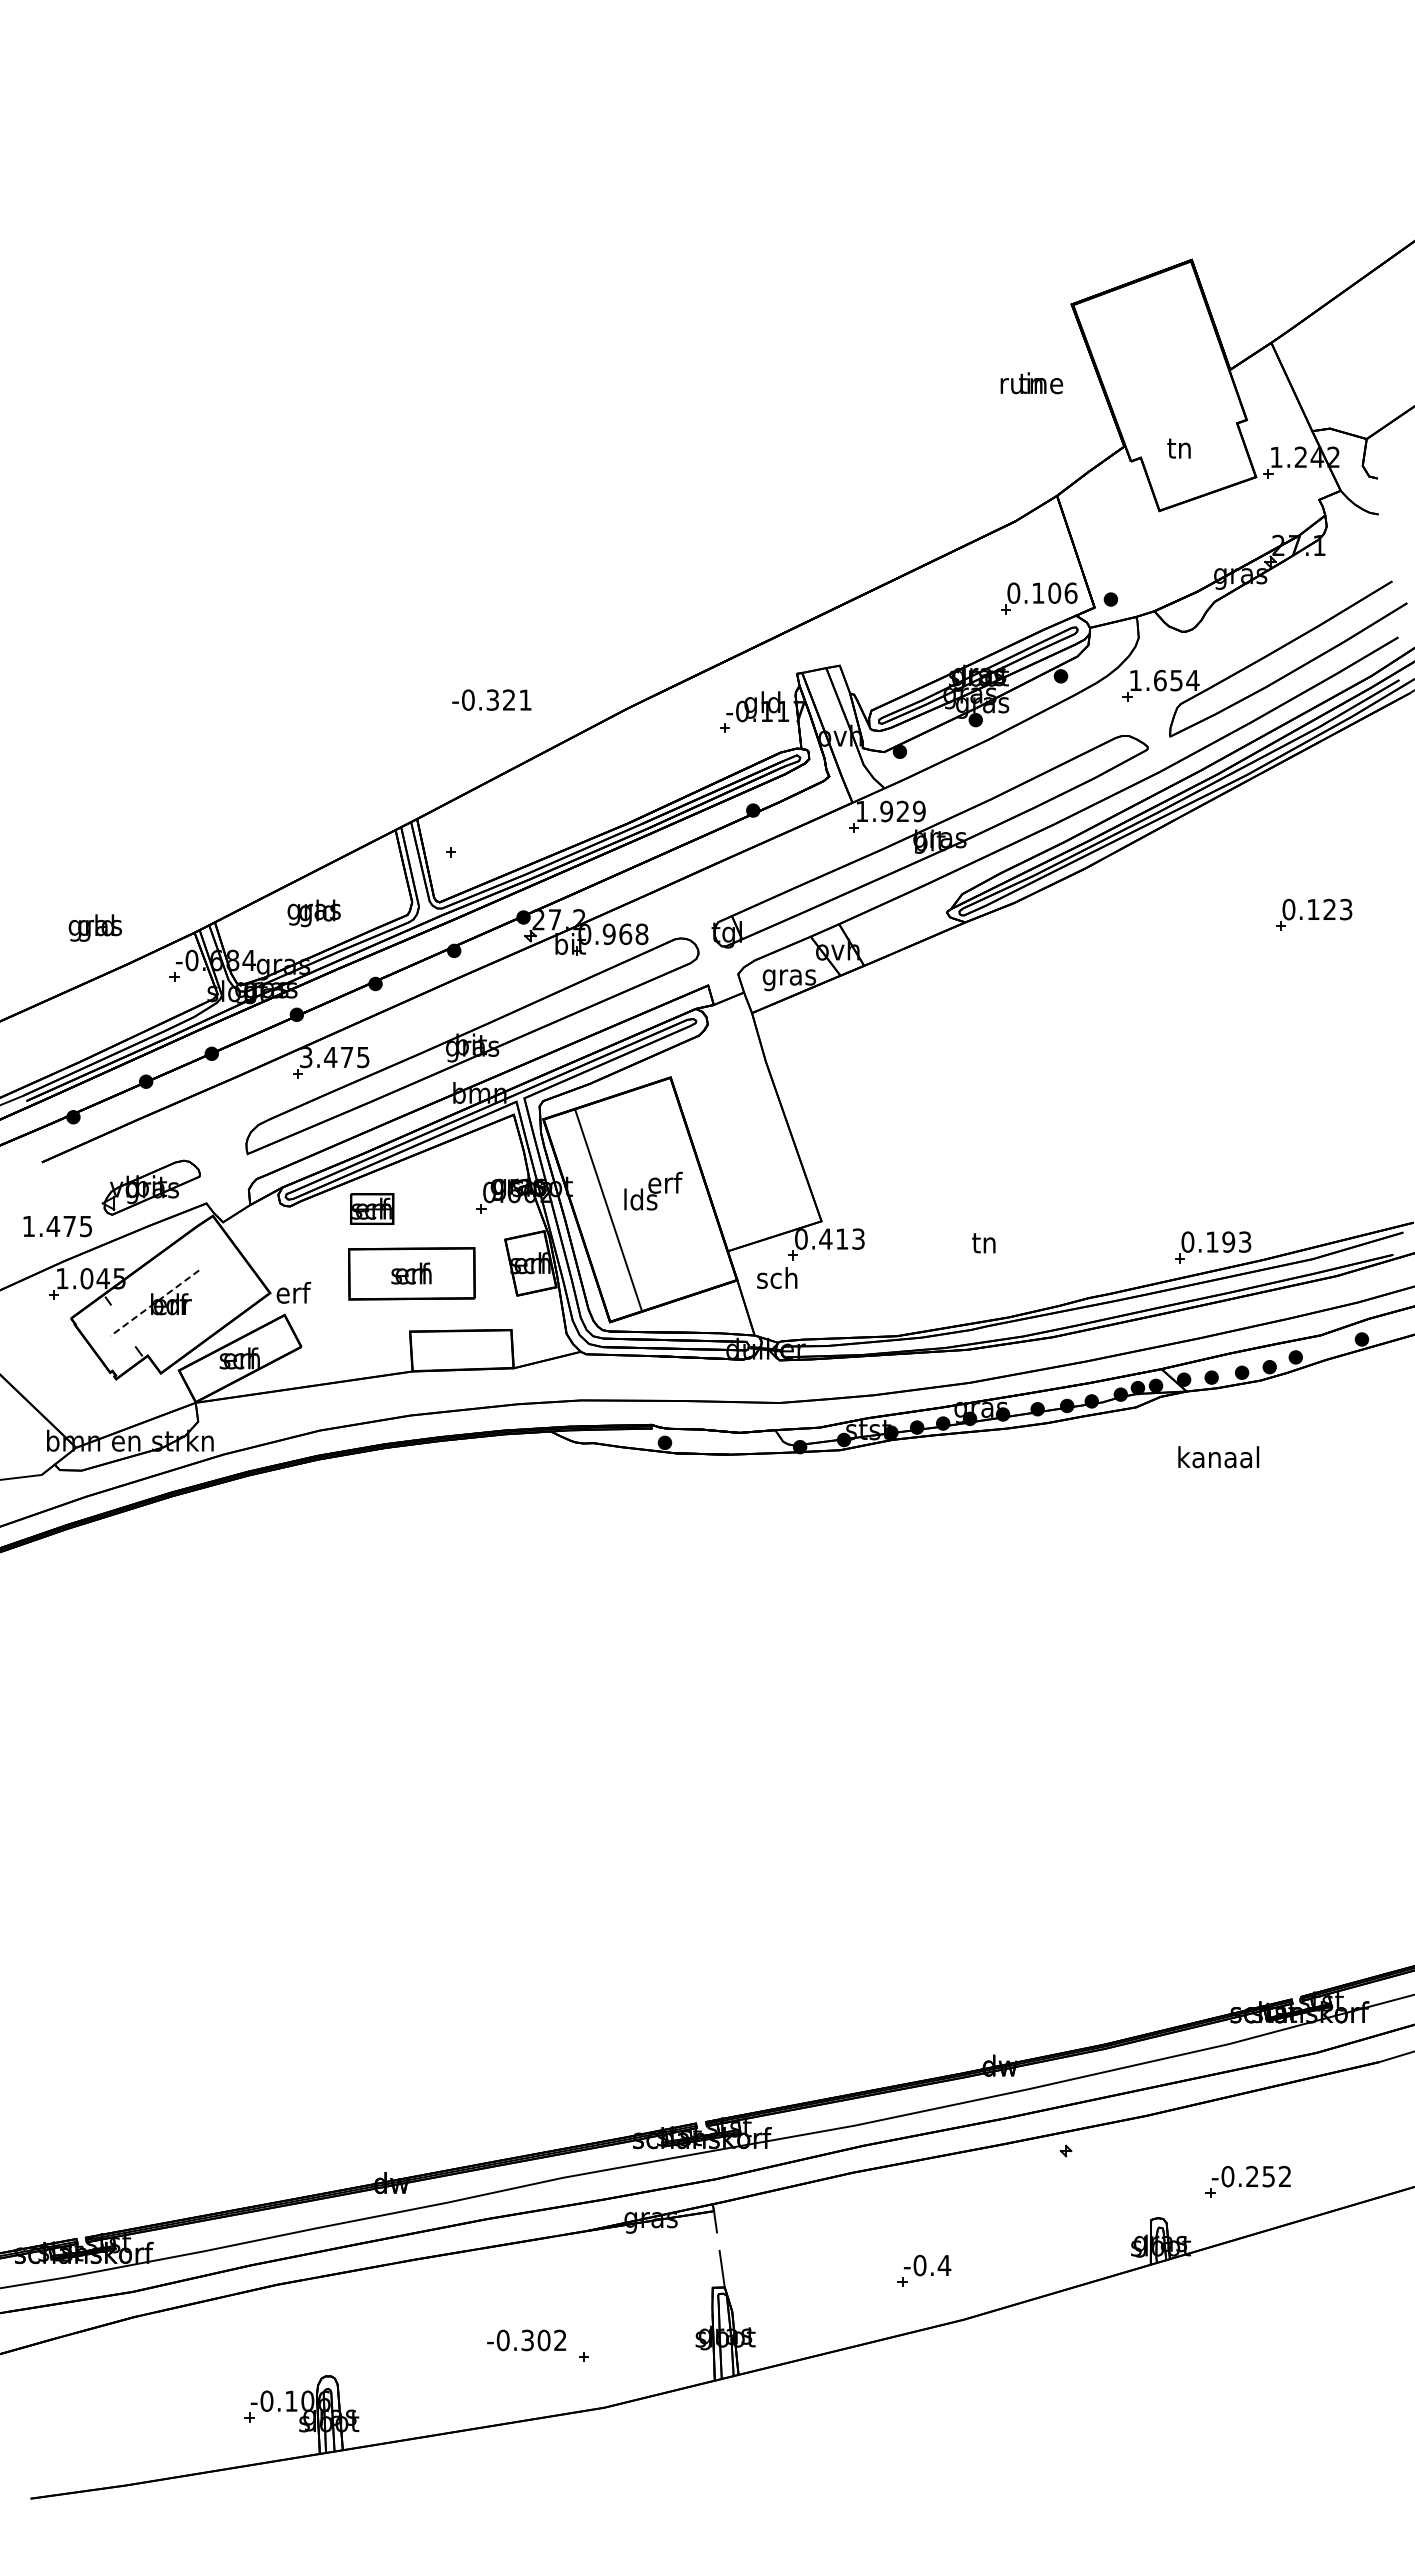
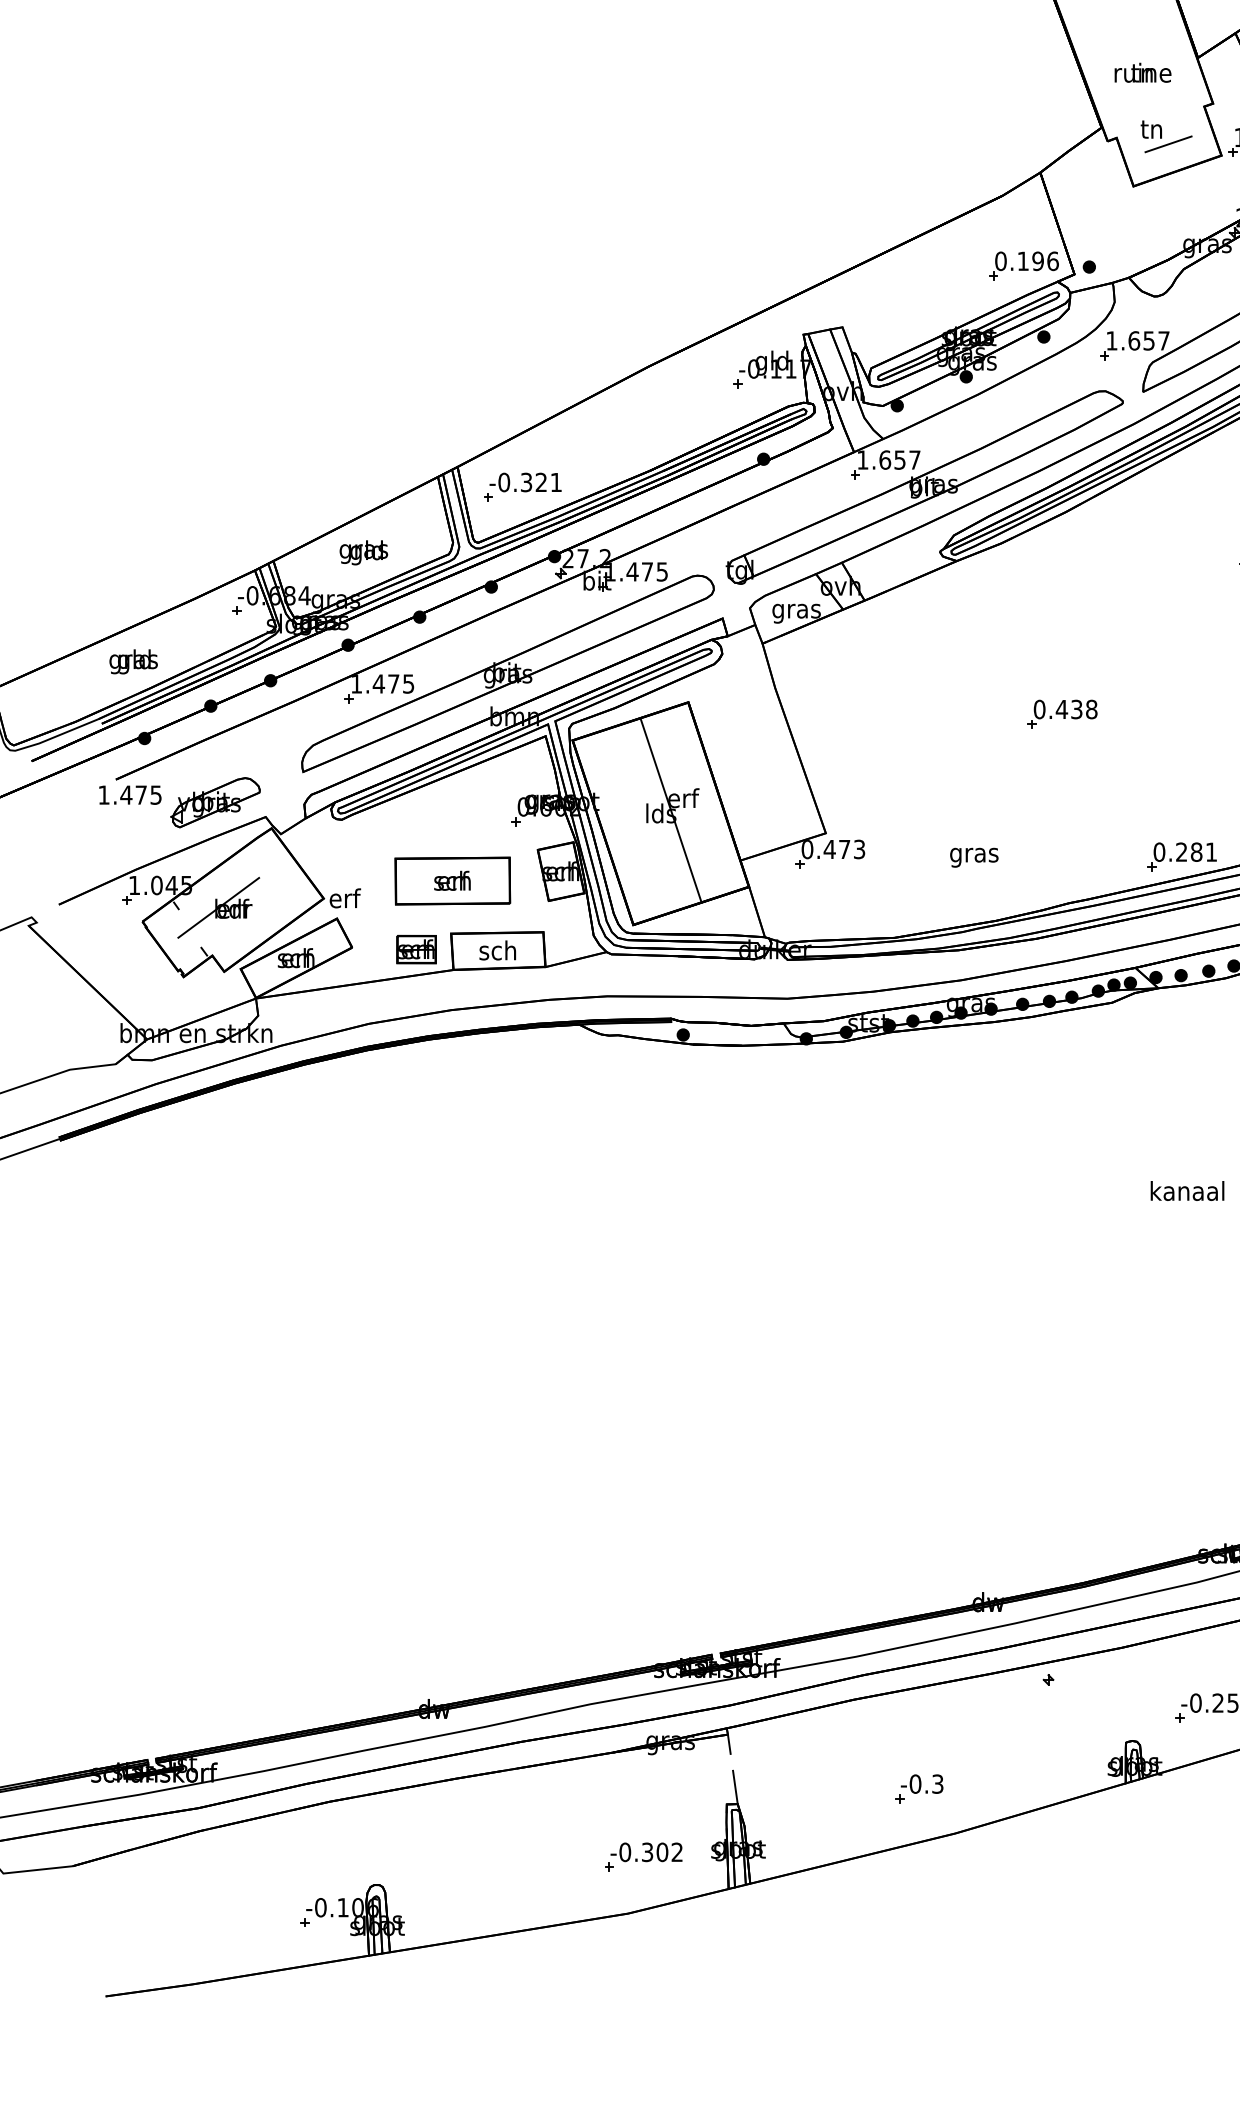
text: (1031, 383) -> (1142, 73), moved
line: (1197, 464) -> (1168, 144), added
text: (1054, 592) -> (1037, 260), 0.106 -> 0.196
text: (1192, 680) -> (1163, 340), 1.654 -> 1.657
text: (491, 699) -> (525, 481), moved
text: (902, 811) -> (899, 460), 1.929 -> 1.657
text: (94, 927) -> (132, 661), moved
text: (613, 934) -> (636, 572), 0.968 -> 1.475
text: (306, 1057) -> (356, 684), 3.475 -> 1.475
part: (1081, 1090) -> (1062, 714), added
part: (372, 1208) -> (416, 949), moved
line: (608, 1209) -> (671, 809), moved
text: (57, 1226) -> (130, 795), moved
text: (842, 1238) -> (844, 848), 0.413 -> 0.473
text: (1228, 1241) -> (1196, 851), 0.193 -> 0.281
text: (984, 1246) -> (974, 856), tn -> gras
text: (777, 1277) -> (497, 949), moved
line: (154, 1303) -> (218, 908), dashed -> solid
text: (1218, 1457) -> (1187, 1191), moved
text: (944, 2265) -> (937, 1784), -0.4 -> -0.3
text: (526, 2340) -> (646, 1852), moved

